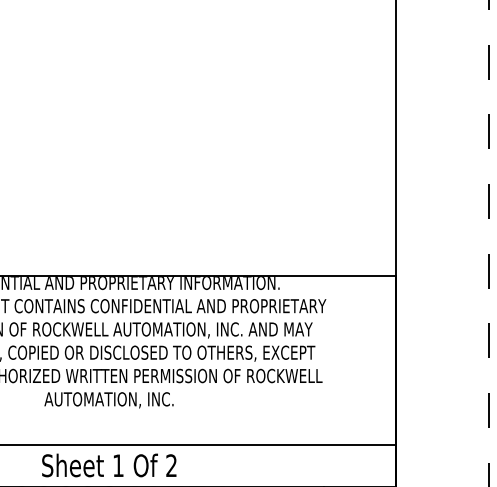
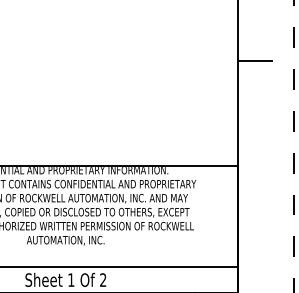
line: (423, 100) -> (254, 60), added

